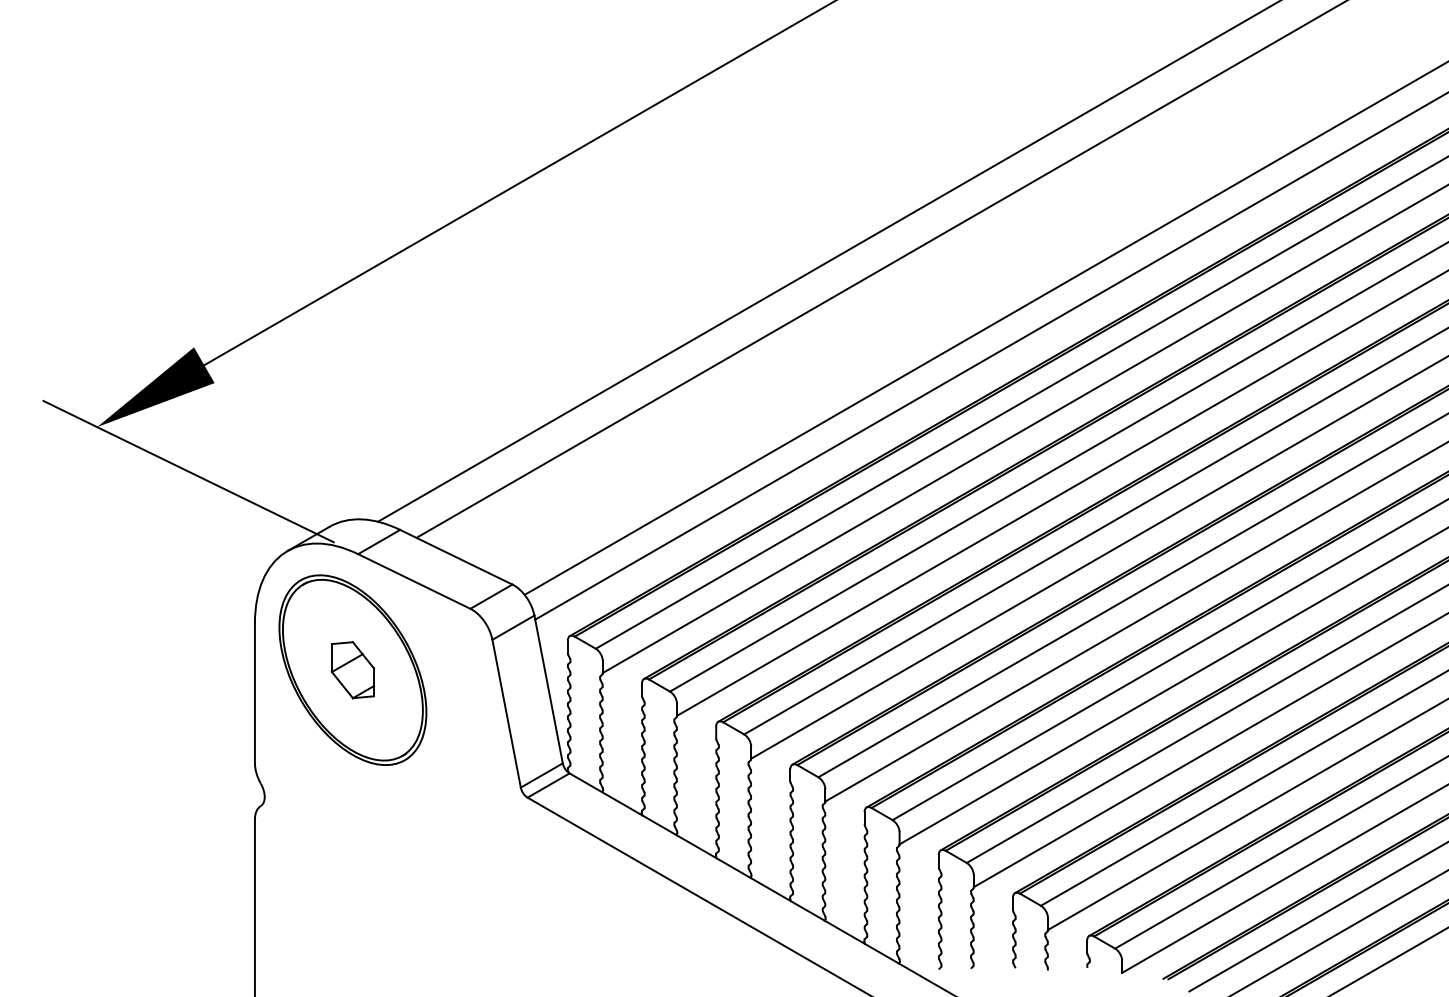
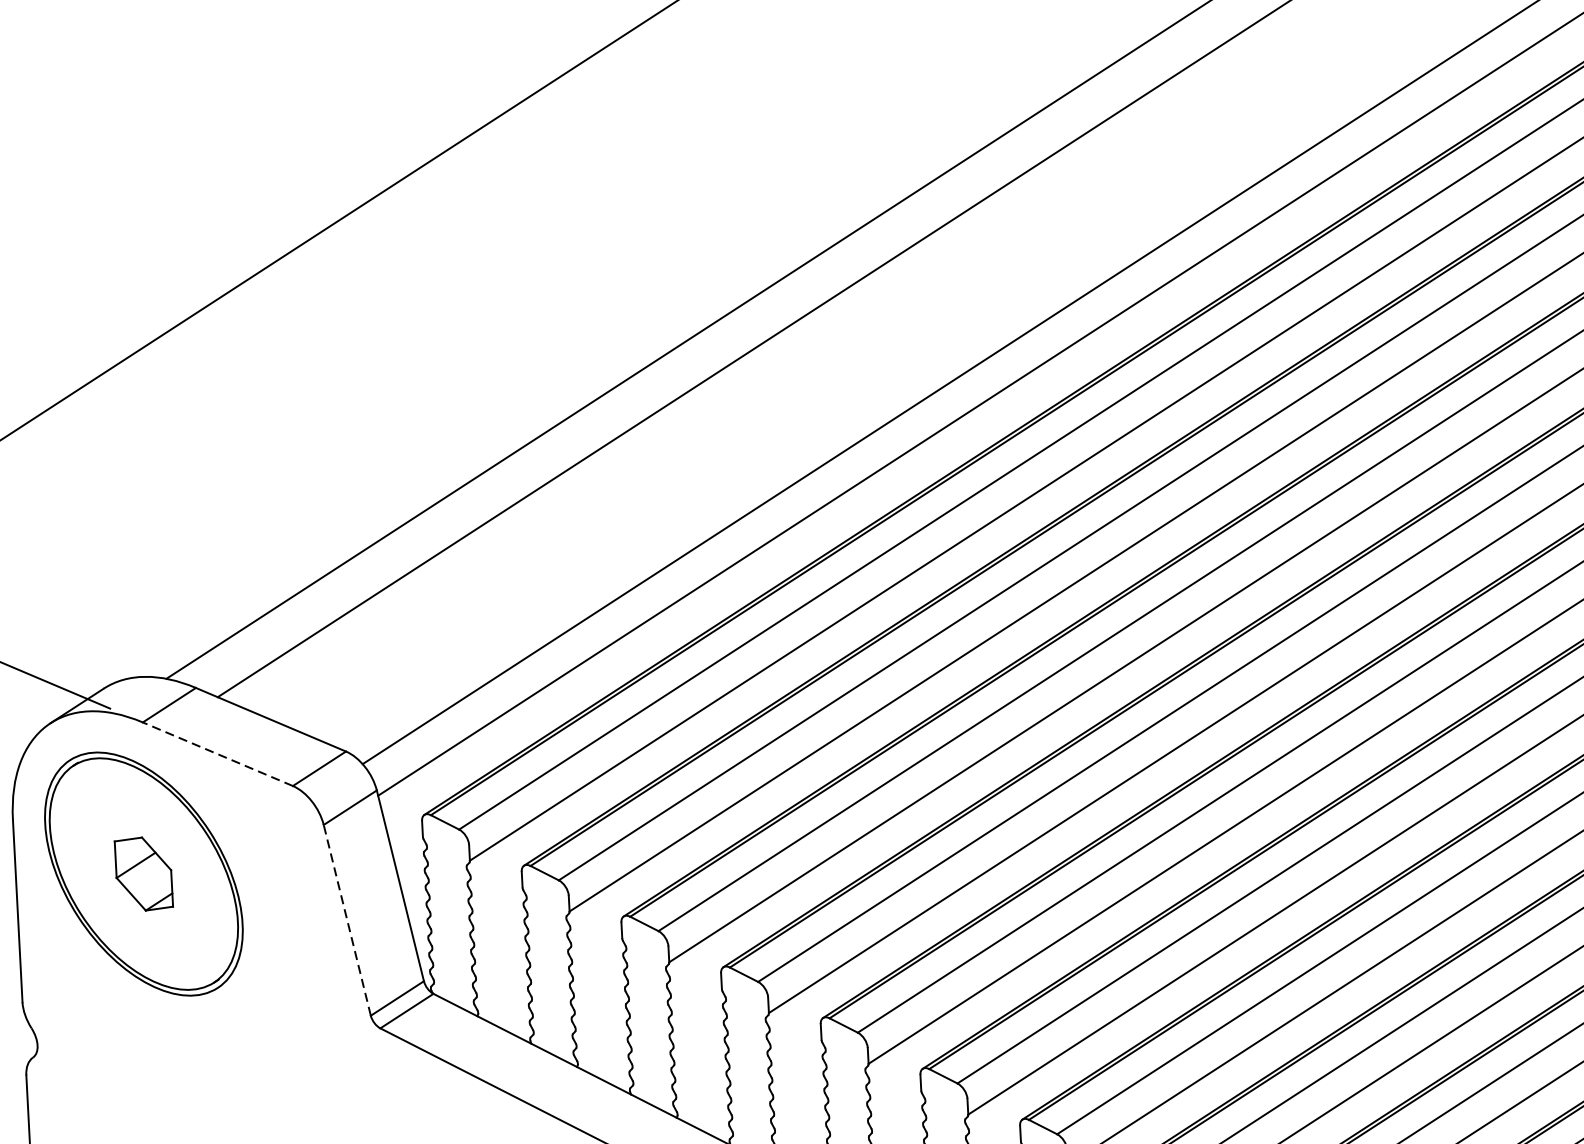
line: (413, 581) -> (216, 754), solid -> dashed
line: (506, 713) -> (347, 920), solid -> dashed

